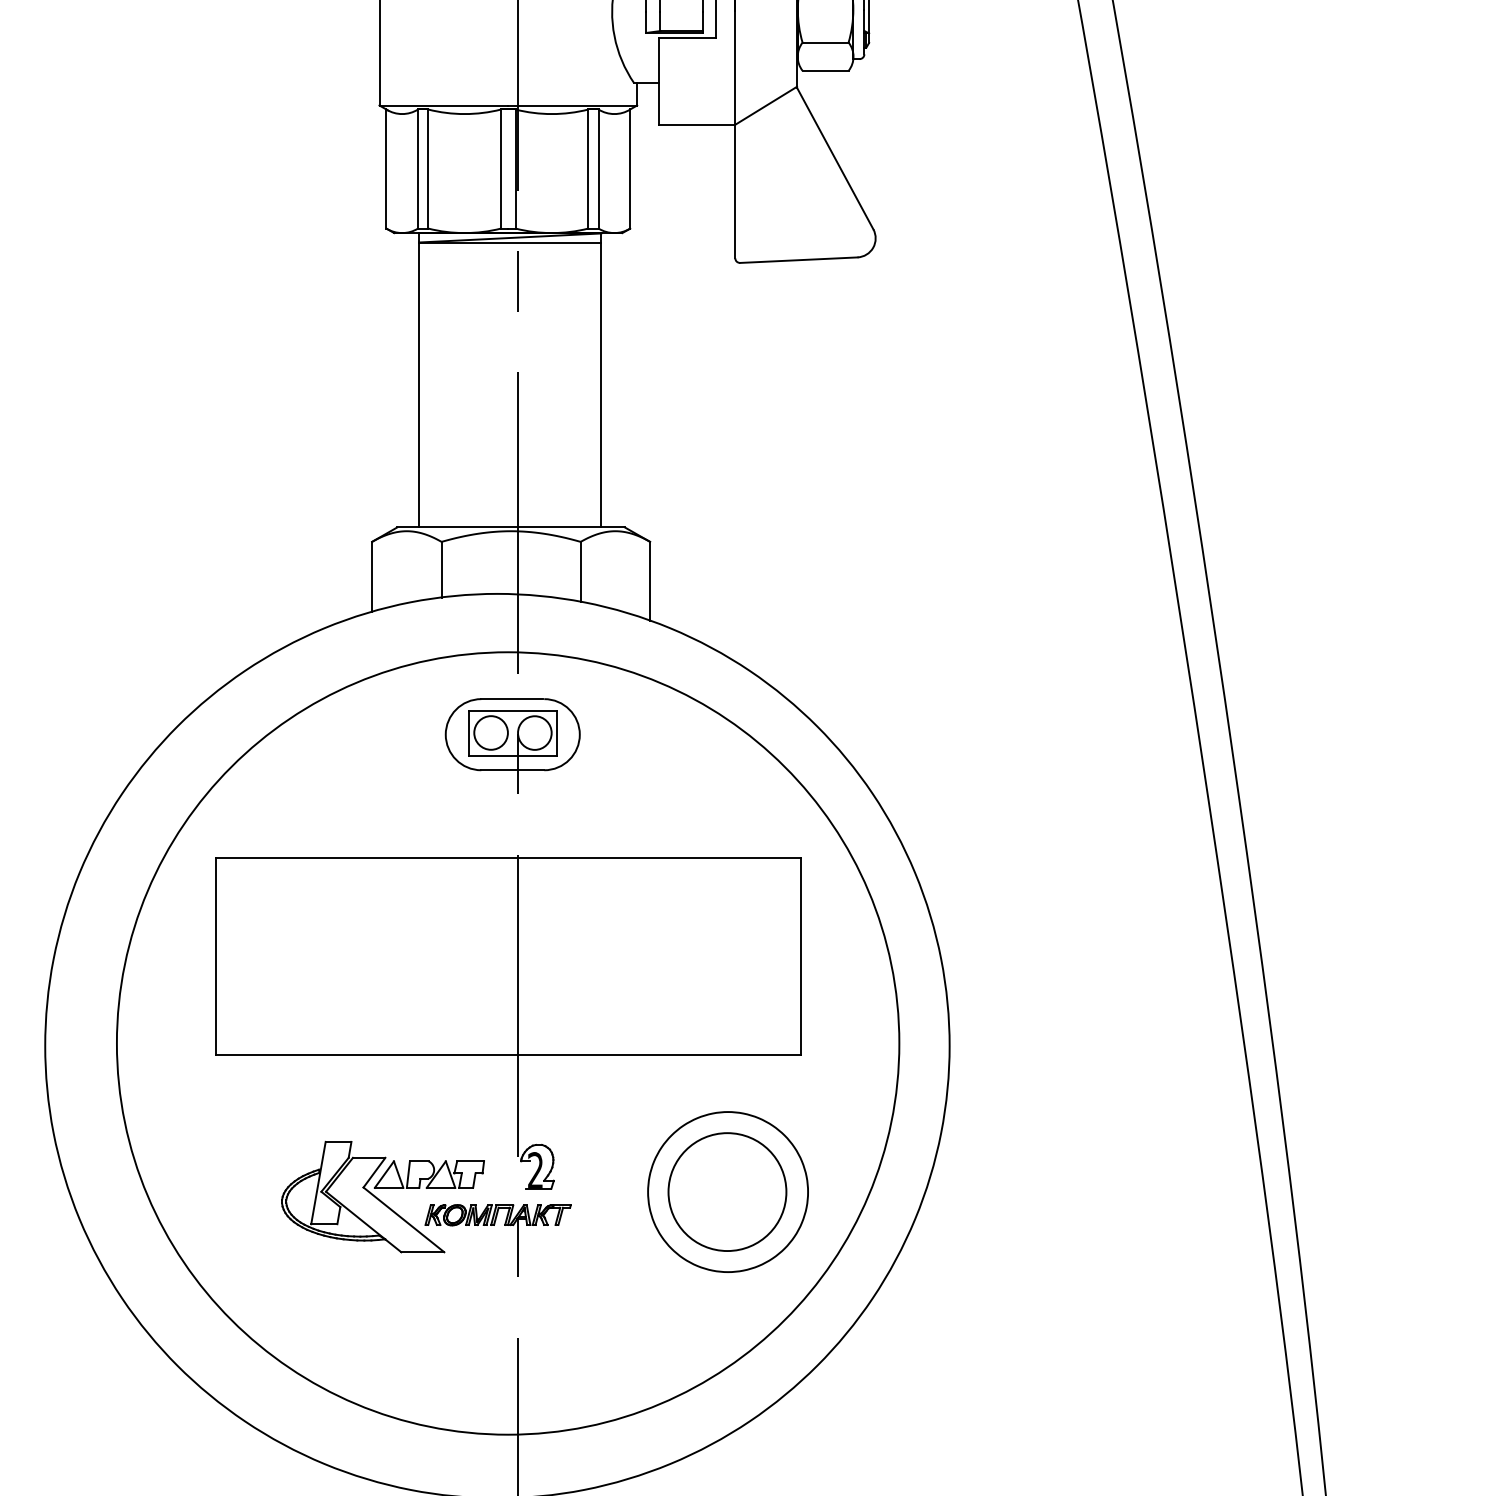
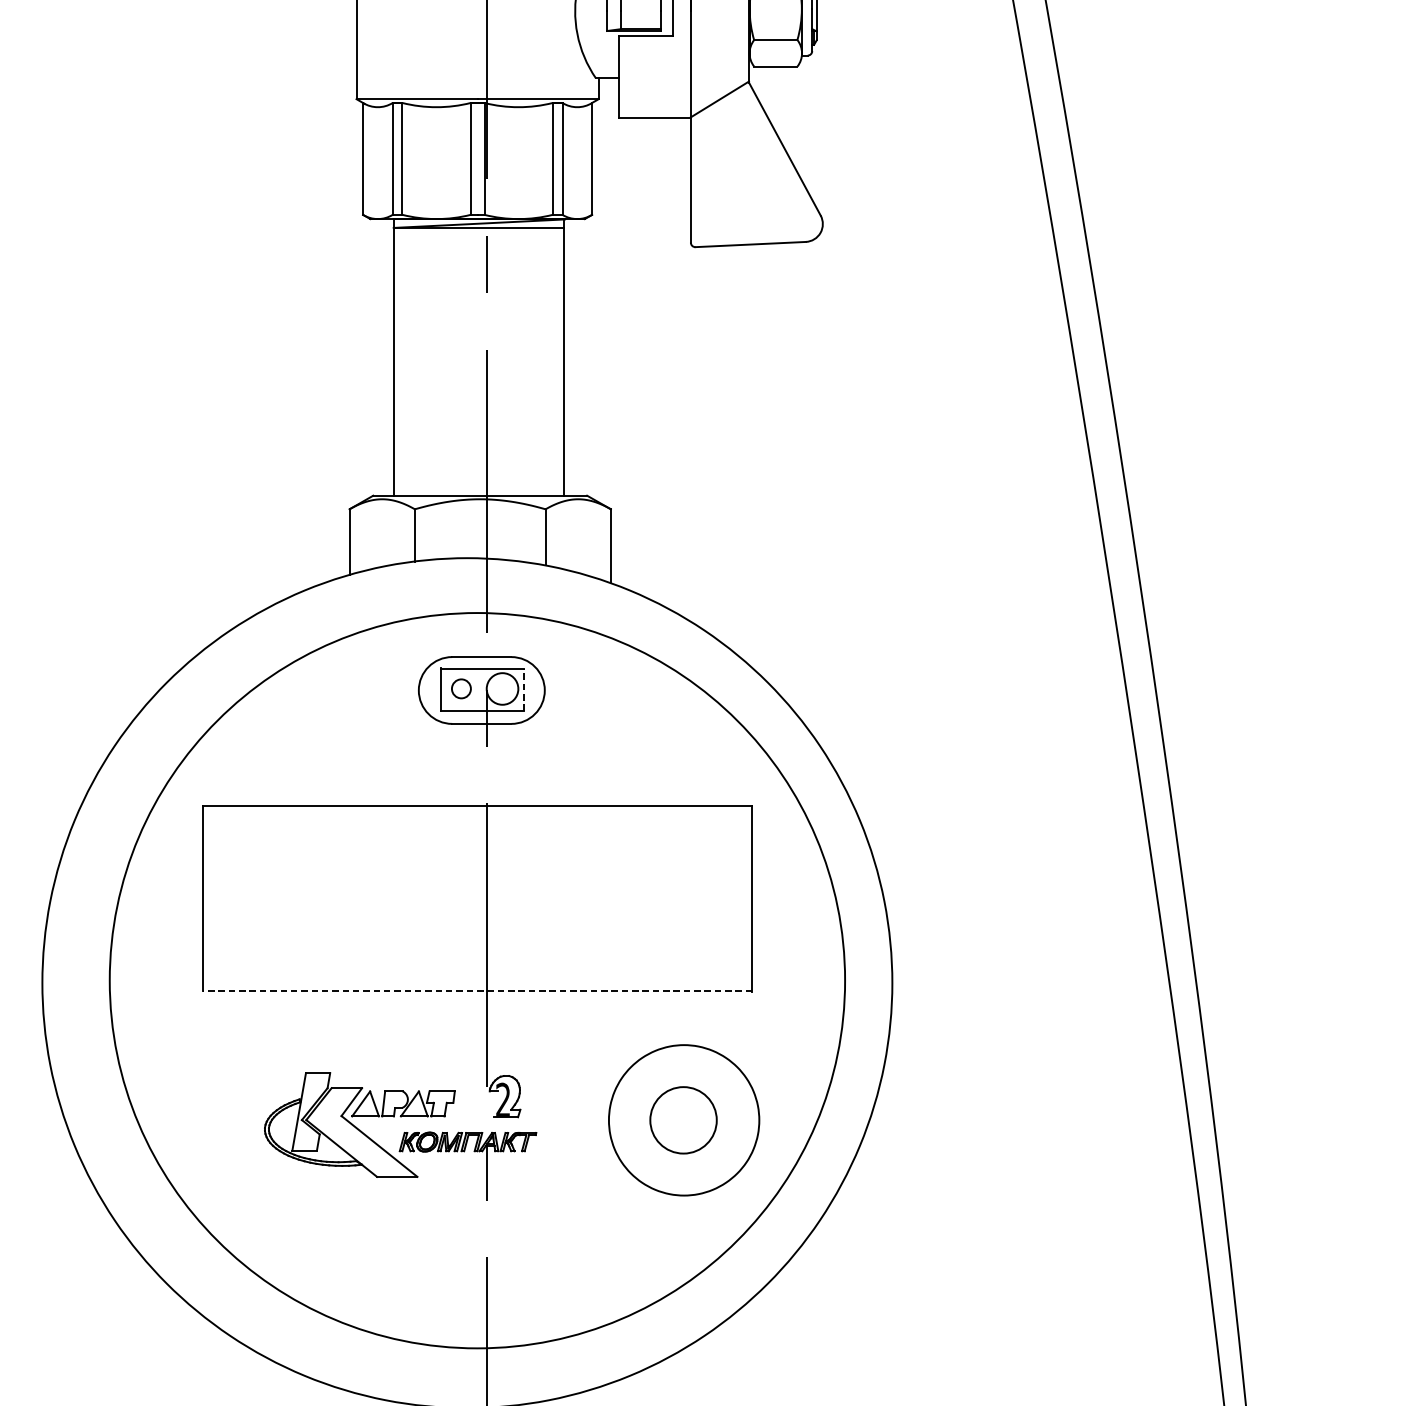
circle: (490, 732) -> (460, 688), size x0.6
line: (557, 733) -> (523, 689), solid -> dashed
line: (507, 1054) -> (476, 991), solid -> dashed
circle: (727, 1192) -> (683, 1120), size x0.6

